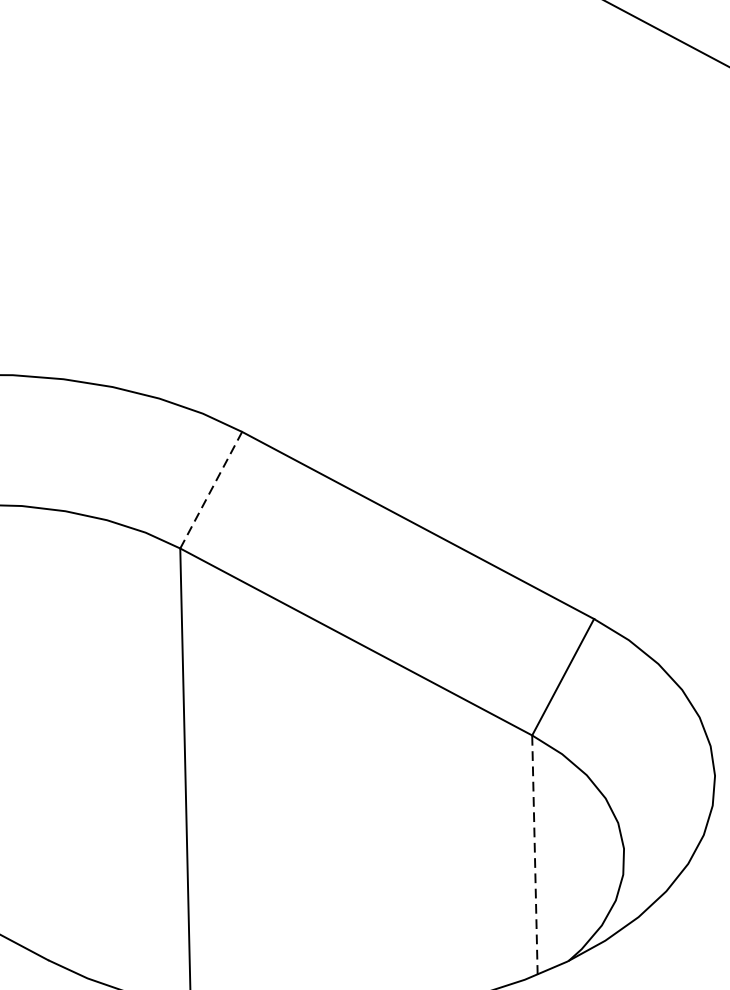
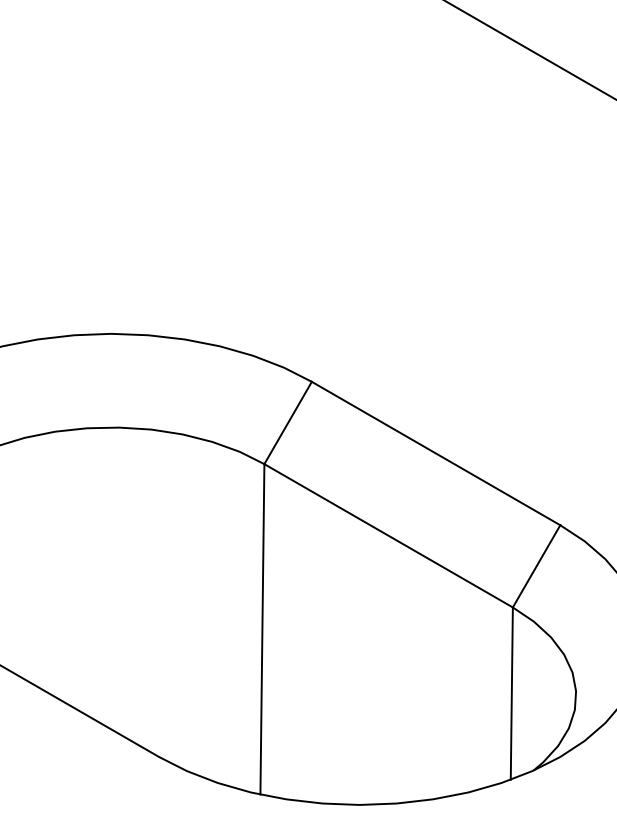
line: (211, 489) -> (288, 422), dashed -> solid
line: (534, 854) -> (511, 693), dashed -> solid

